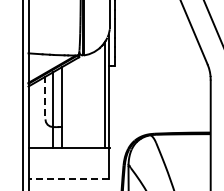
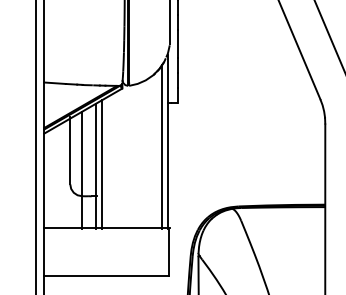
line: (45, 97) -> (70, 150), dashed -> solid
line: (66, 106) -> (102, 164), added
line: (68, 178) -> (105, 275), dashed -> solid

